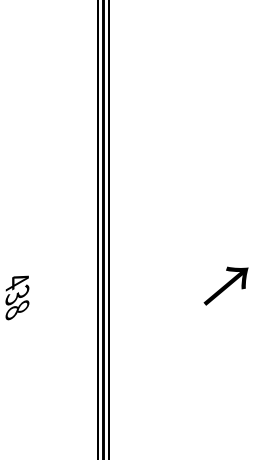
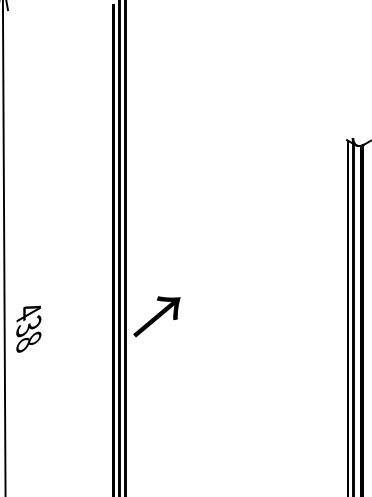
text: (225, 285) -> (156, 316), moved

